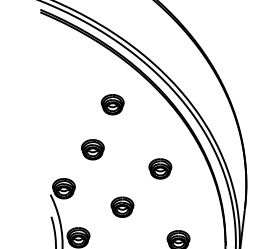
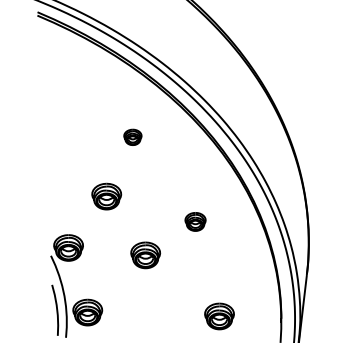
part: (112, 104) -> (132, 137), size x0.6
part: (160, 168) -> (195, 221), size x0.7
part: (122, 207) -> (145, 255), moved

